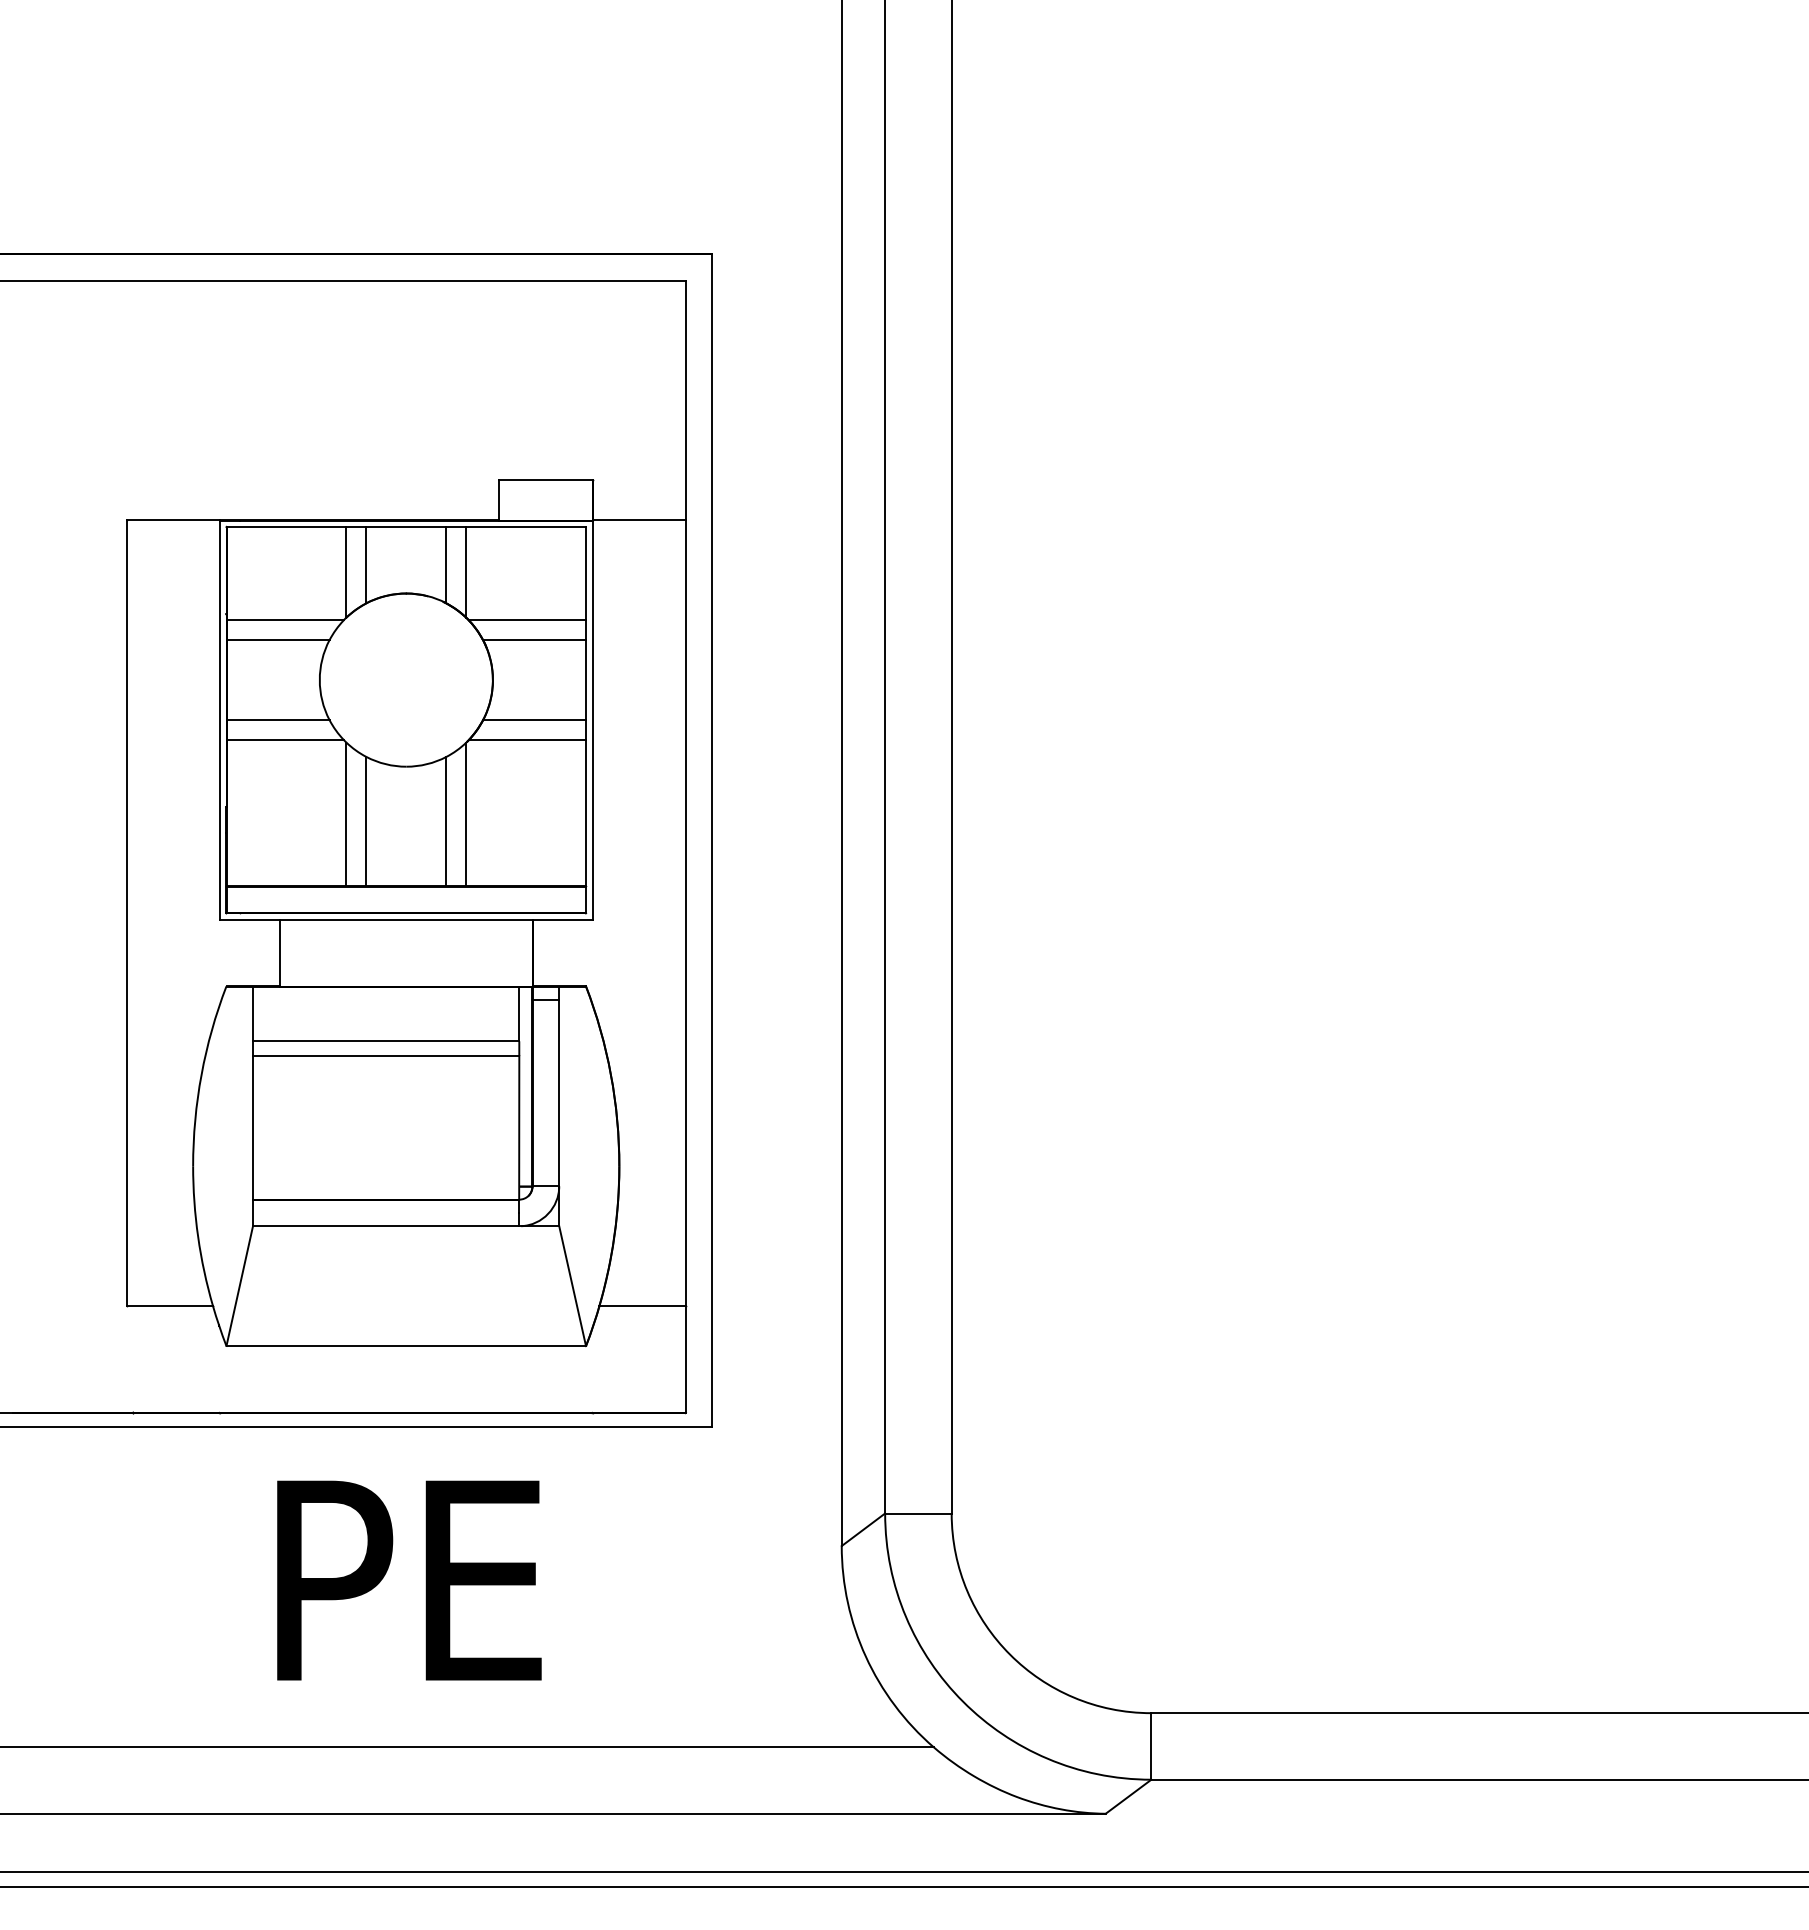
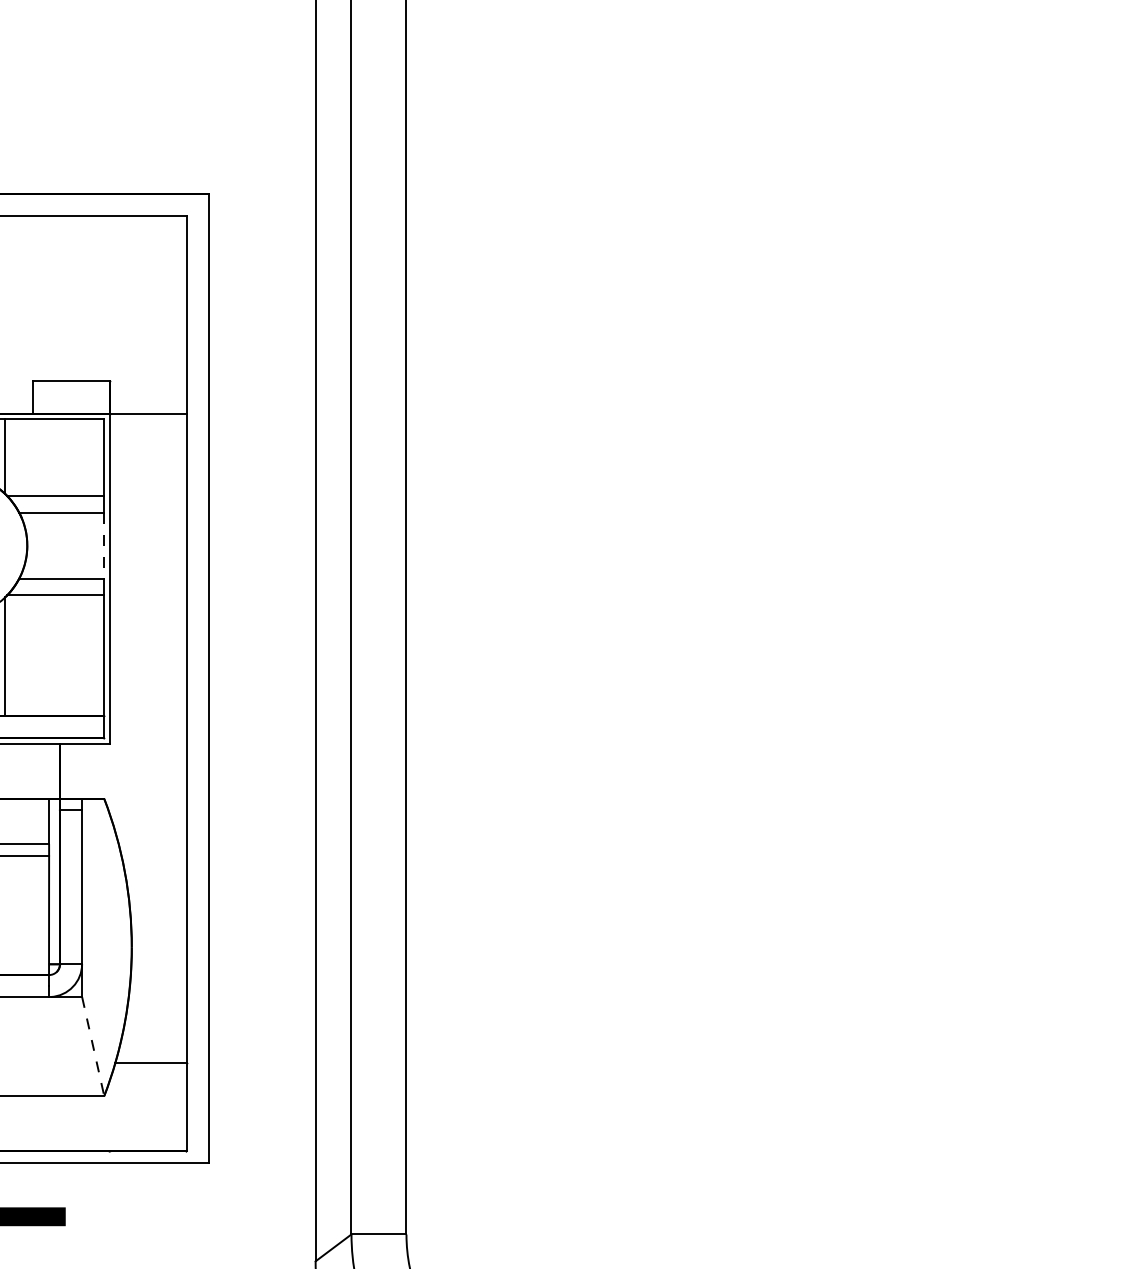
line: (586, 680) -> (104, 545), solid -> dashed
line: (572, 1286) -> (93, 1046), solid -> dashed

